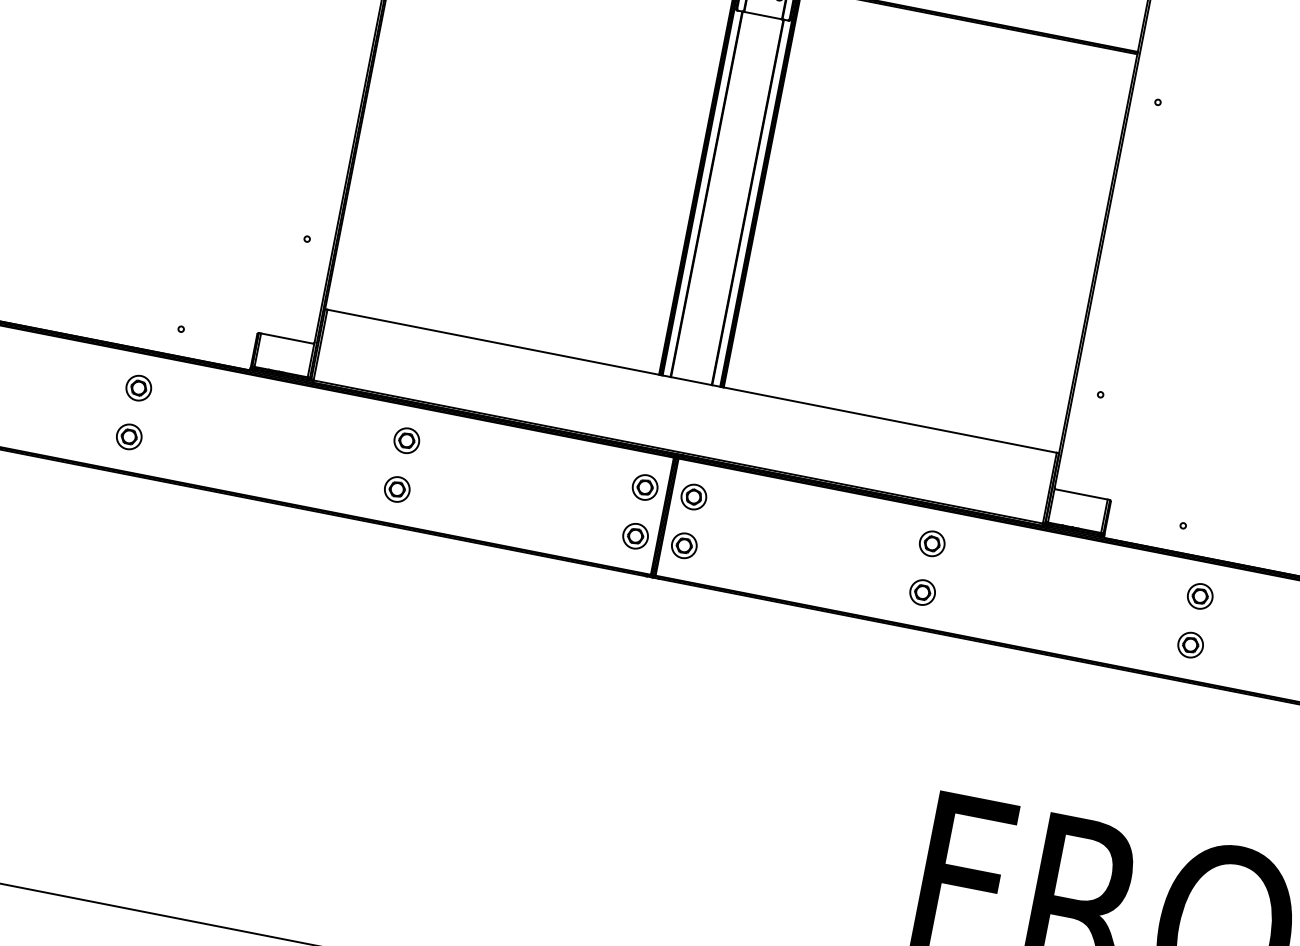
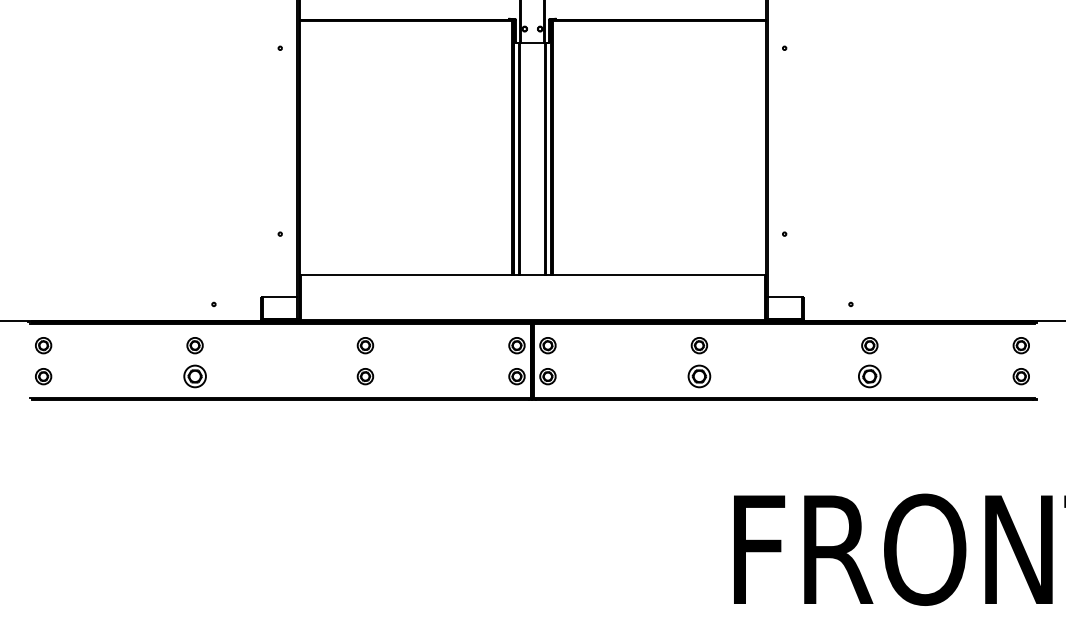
part: (128, 436) -> (194, 376), size x1.4
part: (922, 592) -> (699, 376), size x1.4
part: (1190, 644) -> (869, 376), size x1.4

